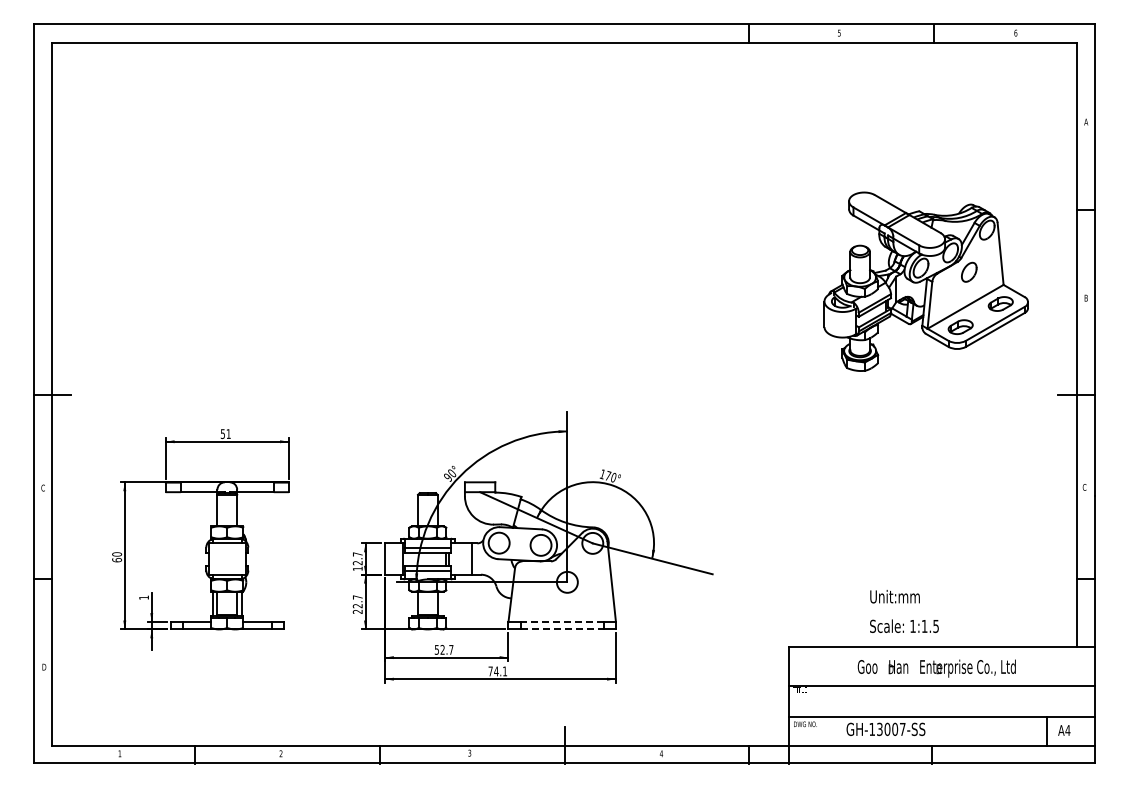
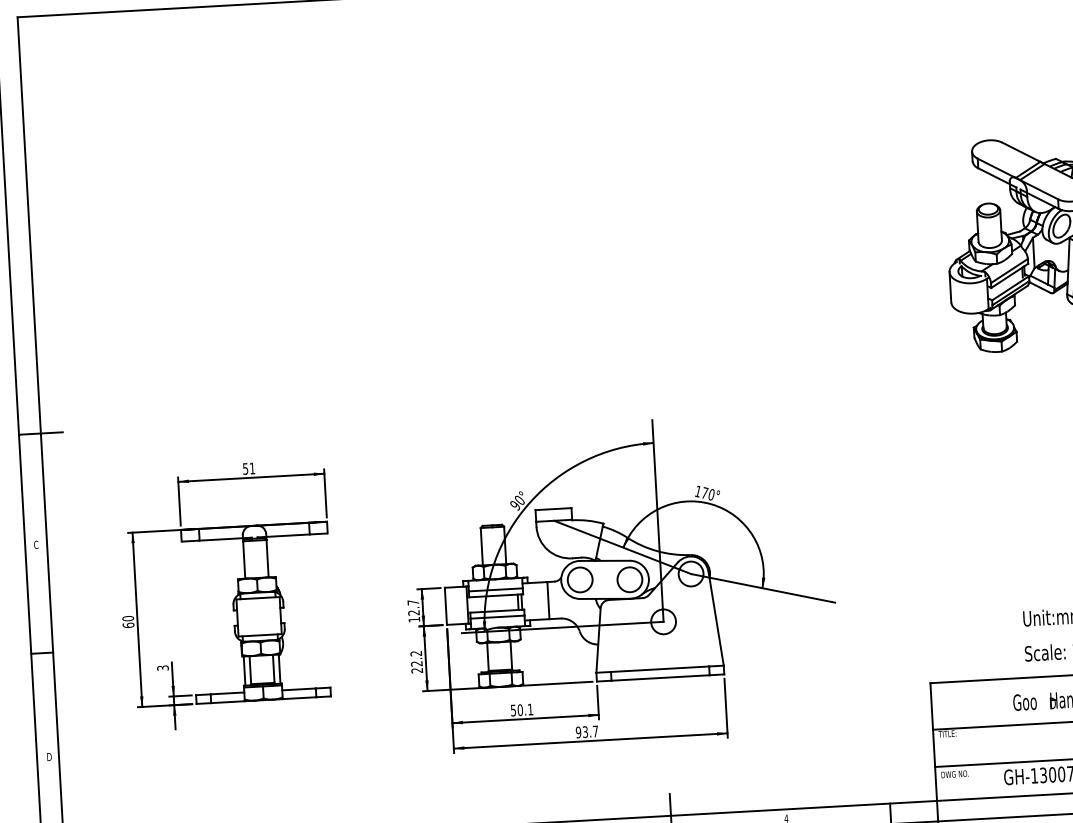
text: (144, 597) -> (163, 667), 1 -> 3
text: (357, 597) -> (415, 653), 22.7 -> 22.2
line: (561, 622) -> (659, 669), dashed -> solid
line: (562, 629) -> (660, 678), dashed -> solid
text: (446, 649) -> (524, 709), 52.7 -> 50.1
text: (497, 671) -> (586, 732), 74.1 -> 93.7

